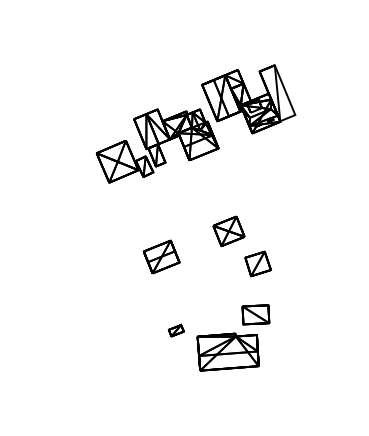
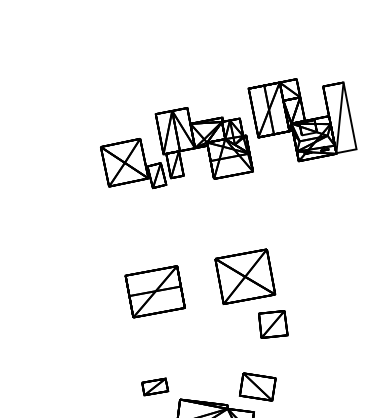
part: (228, 231) -> (244, 276), size x1.67
part: (161, 256) -> (155, 291), size x1.43
part: (176, 330) -> (155, 386), size x1.43

